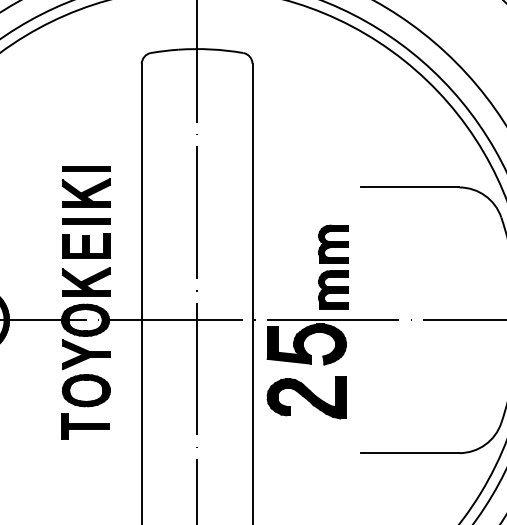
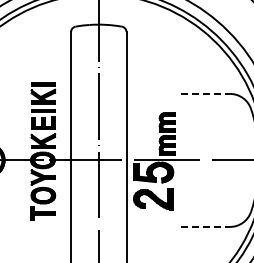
line: (410, 186) -> (205, 93), solid -> dashed
line: (410, 452) -> (205, 226), solid -> dashed

